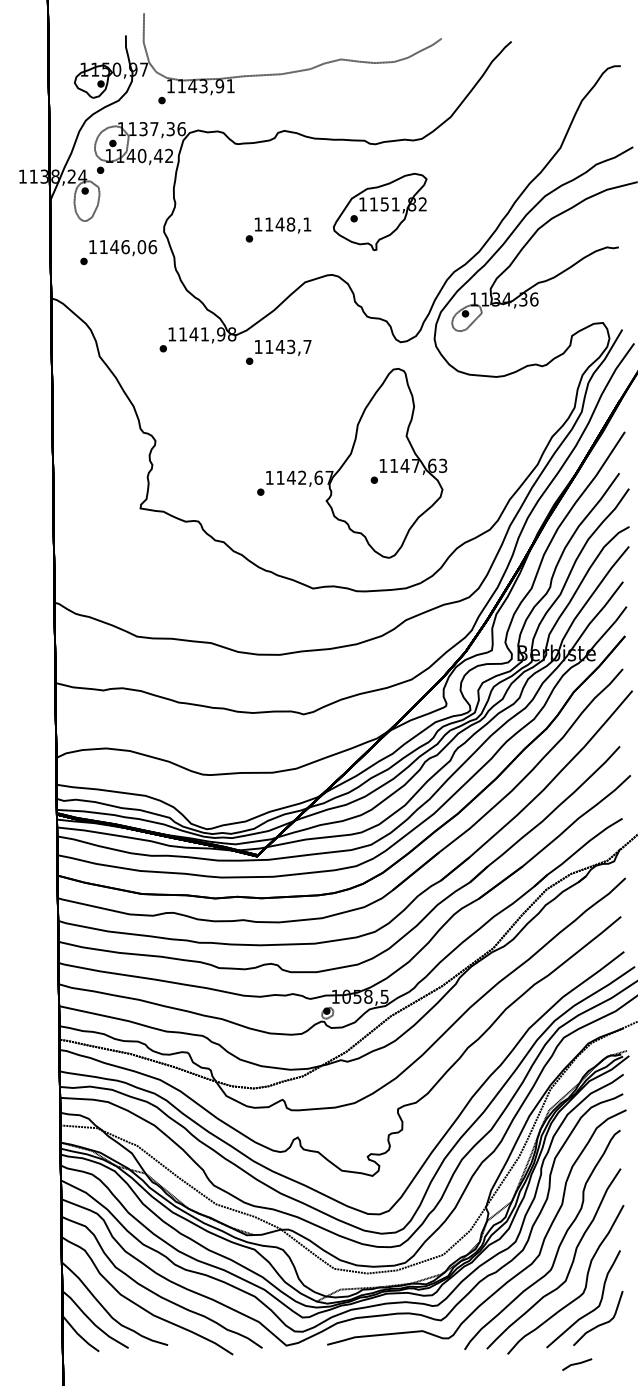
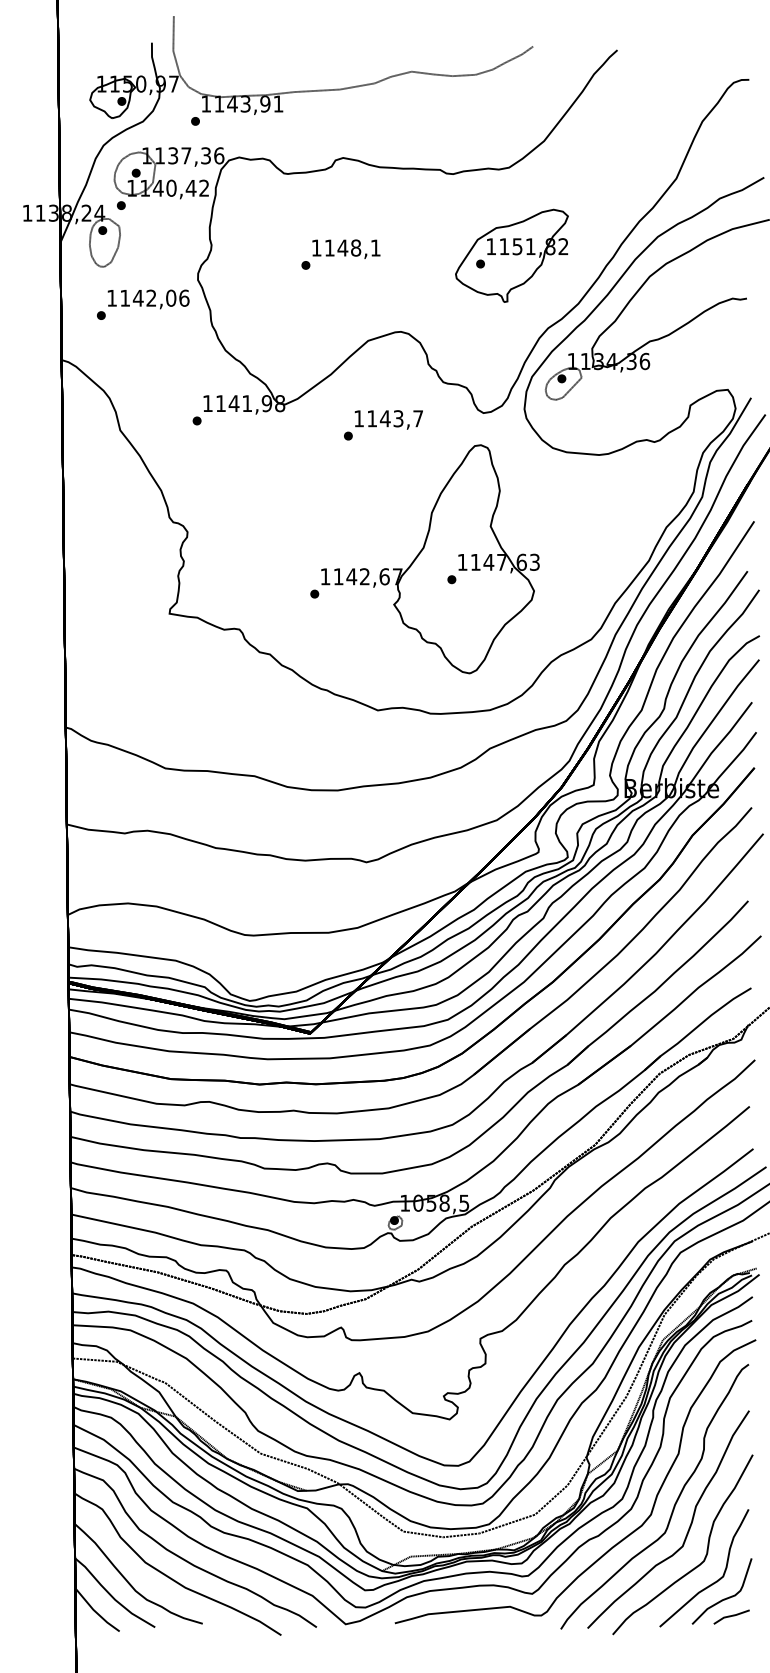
part: (379, 211) -> (511, 255), moved
text: (278, 229) -> (340, 254), moved
text: (125, 247) -> (151, 298), 1146,06 -> 1142,06
text: (278, 351) -> (383, 424), moved
part: (577, 1364) -> (732, 1616), moved

